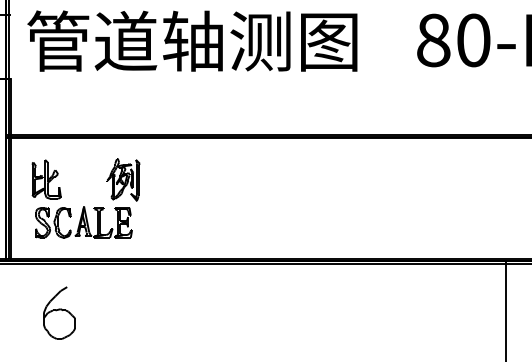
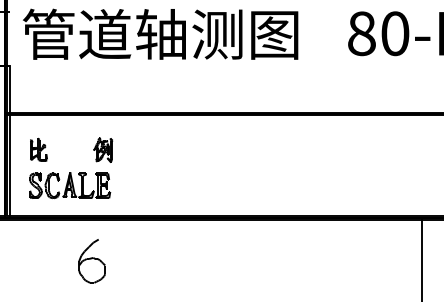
part: (46, 179) -> (38, 149), size x0.7
part: (123, 179) -> (103, 149), size x0.7
part: (59, 312) -> (92, 260), moved

